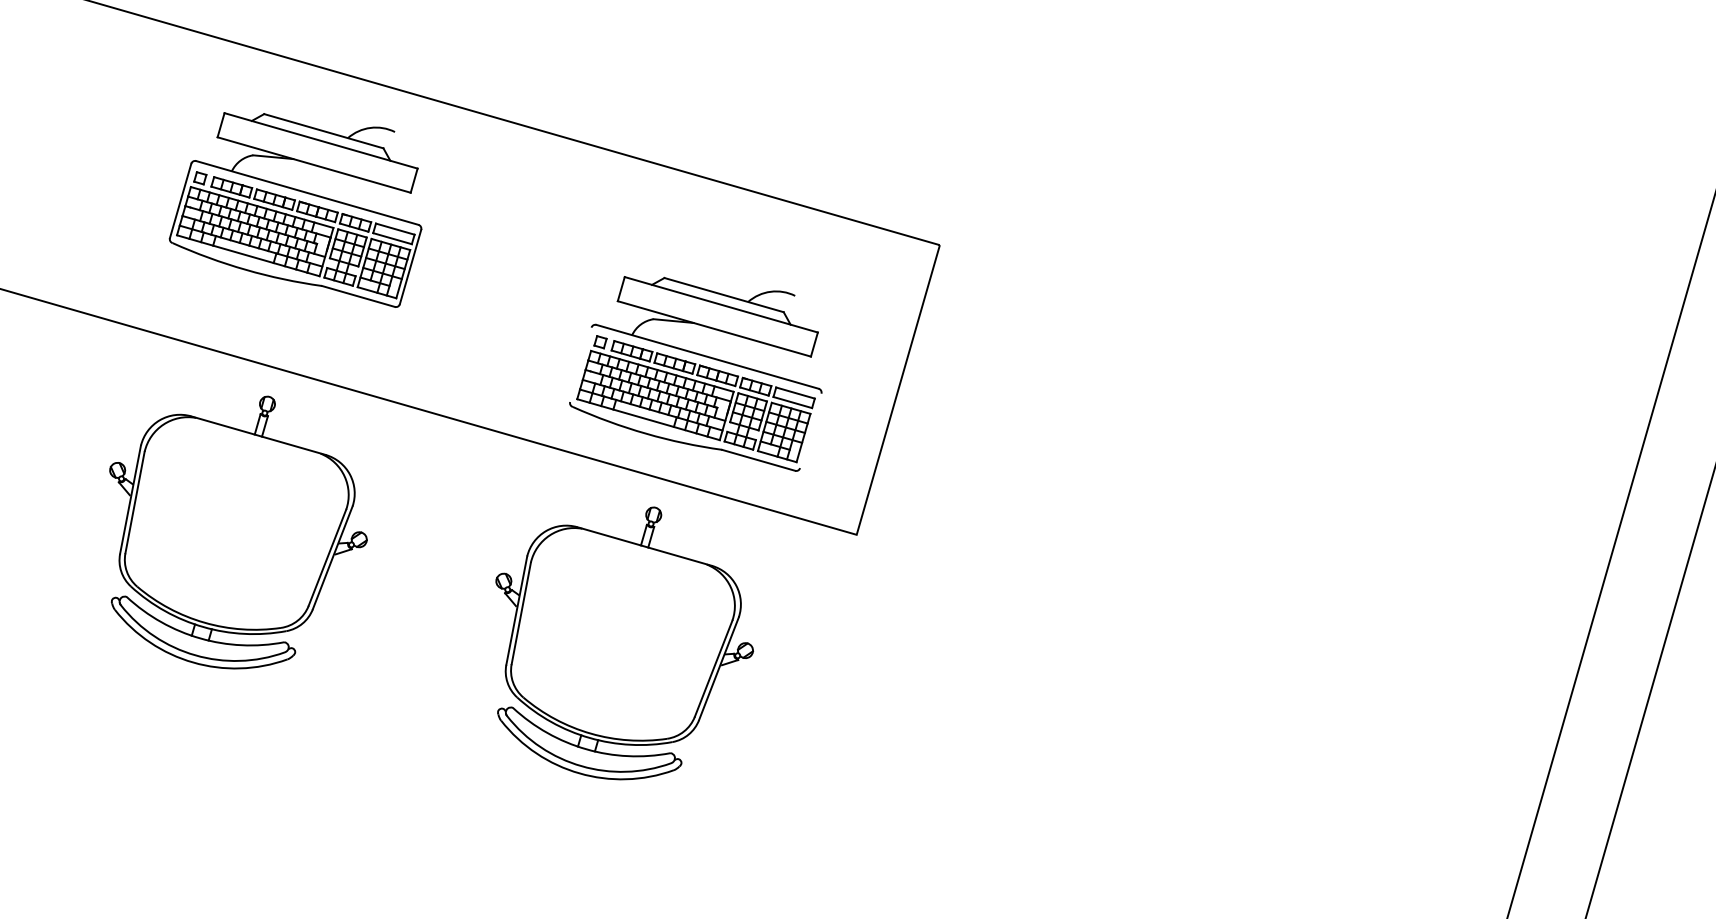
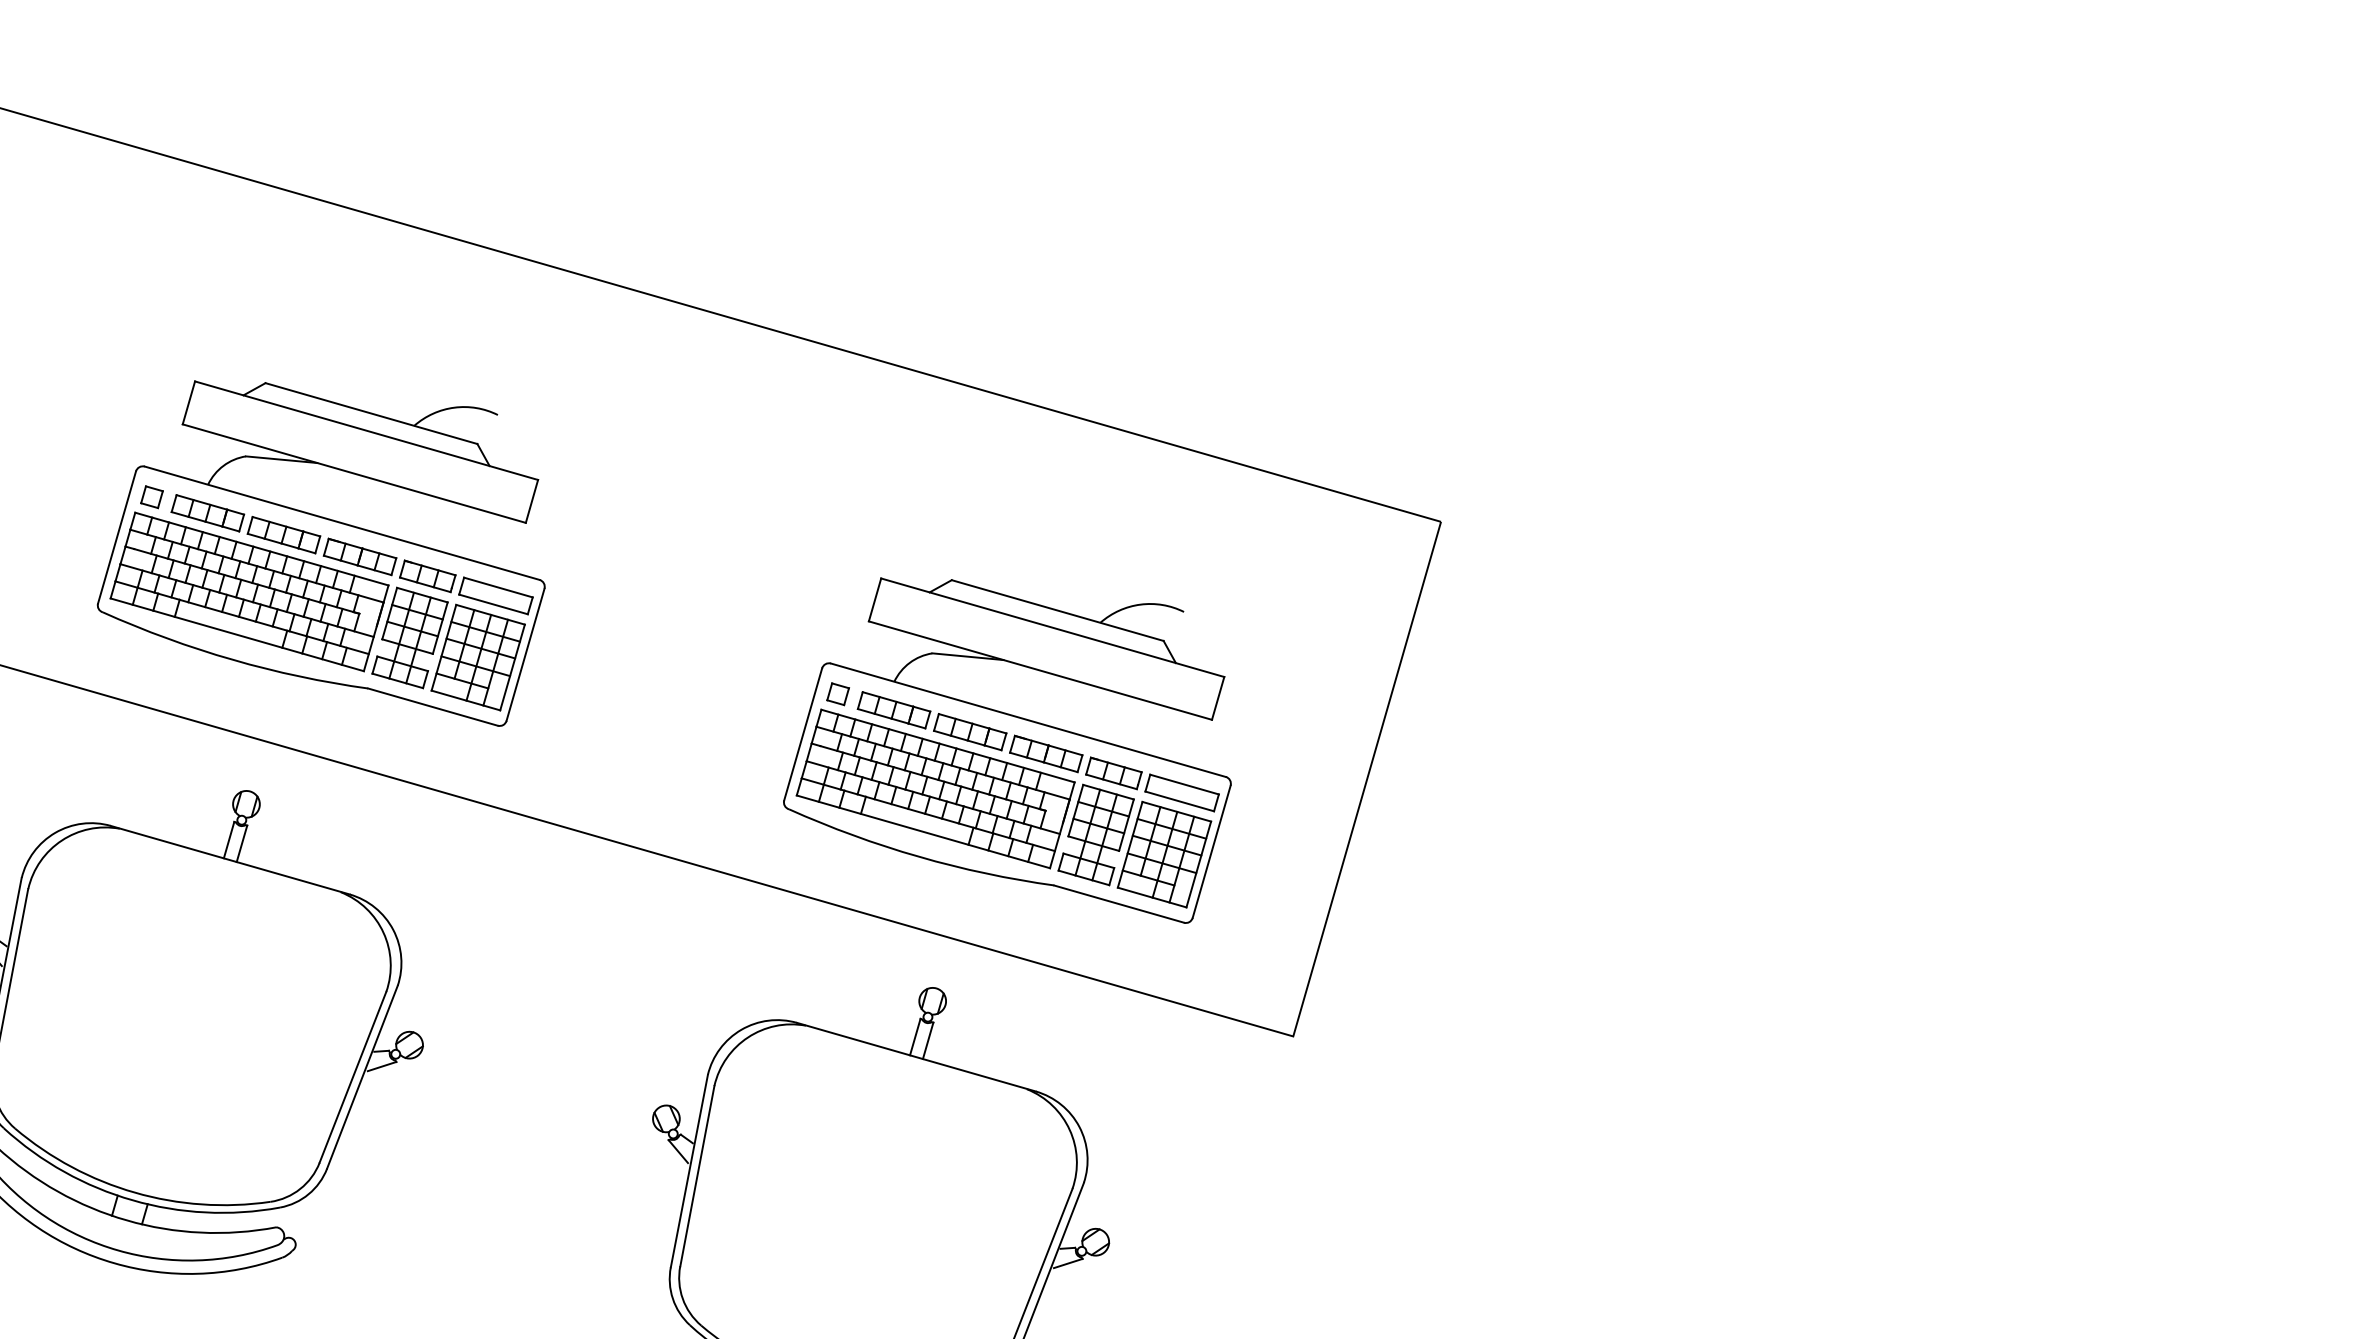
part: (295, 209) -> (321, 552), moved
line: (580, 364) -> (802, 733), added
line: (810, 430) -> (1211, 851), added

